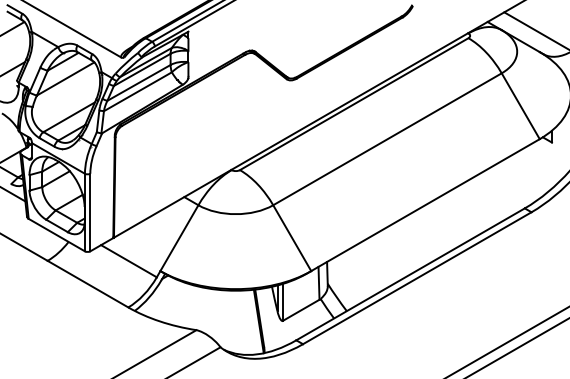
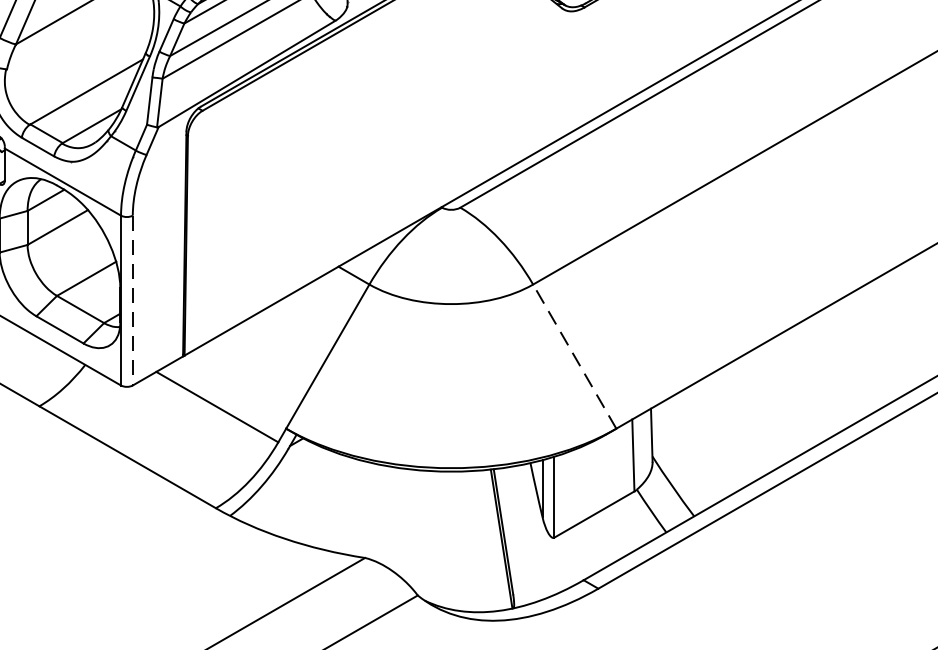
line: (90, 212) -> (133, 300), solid -> dashed
line: (291, 237) -> (573, 355), solid -> dashed

